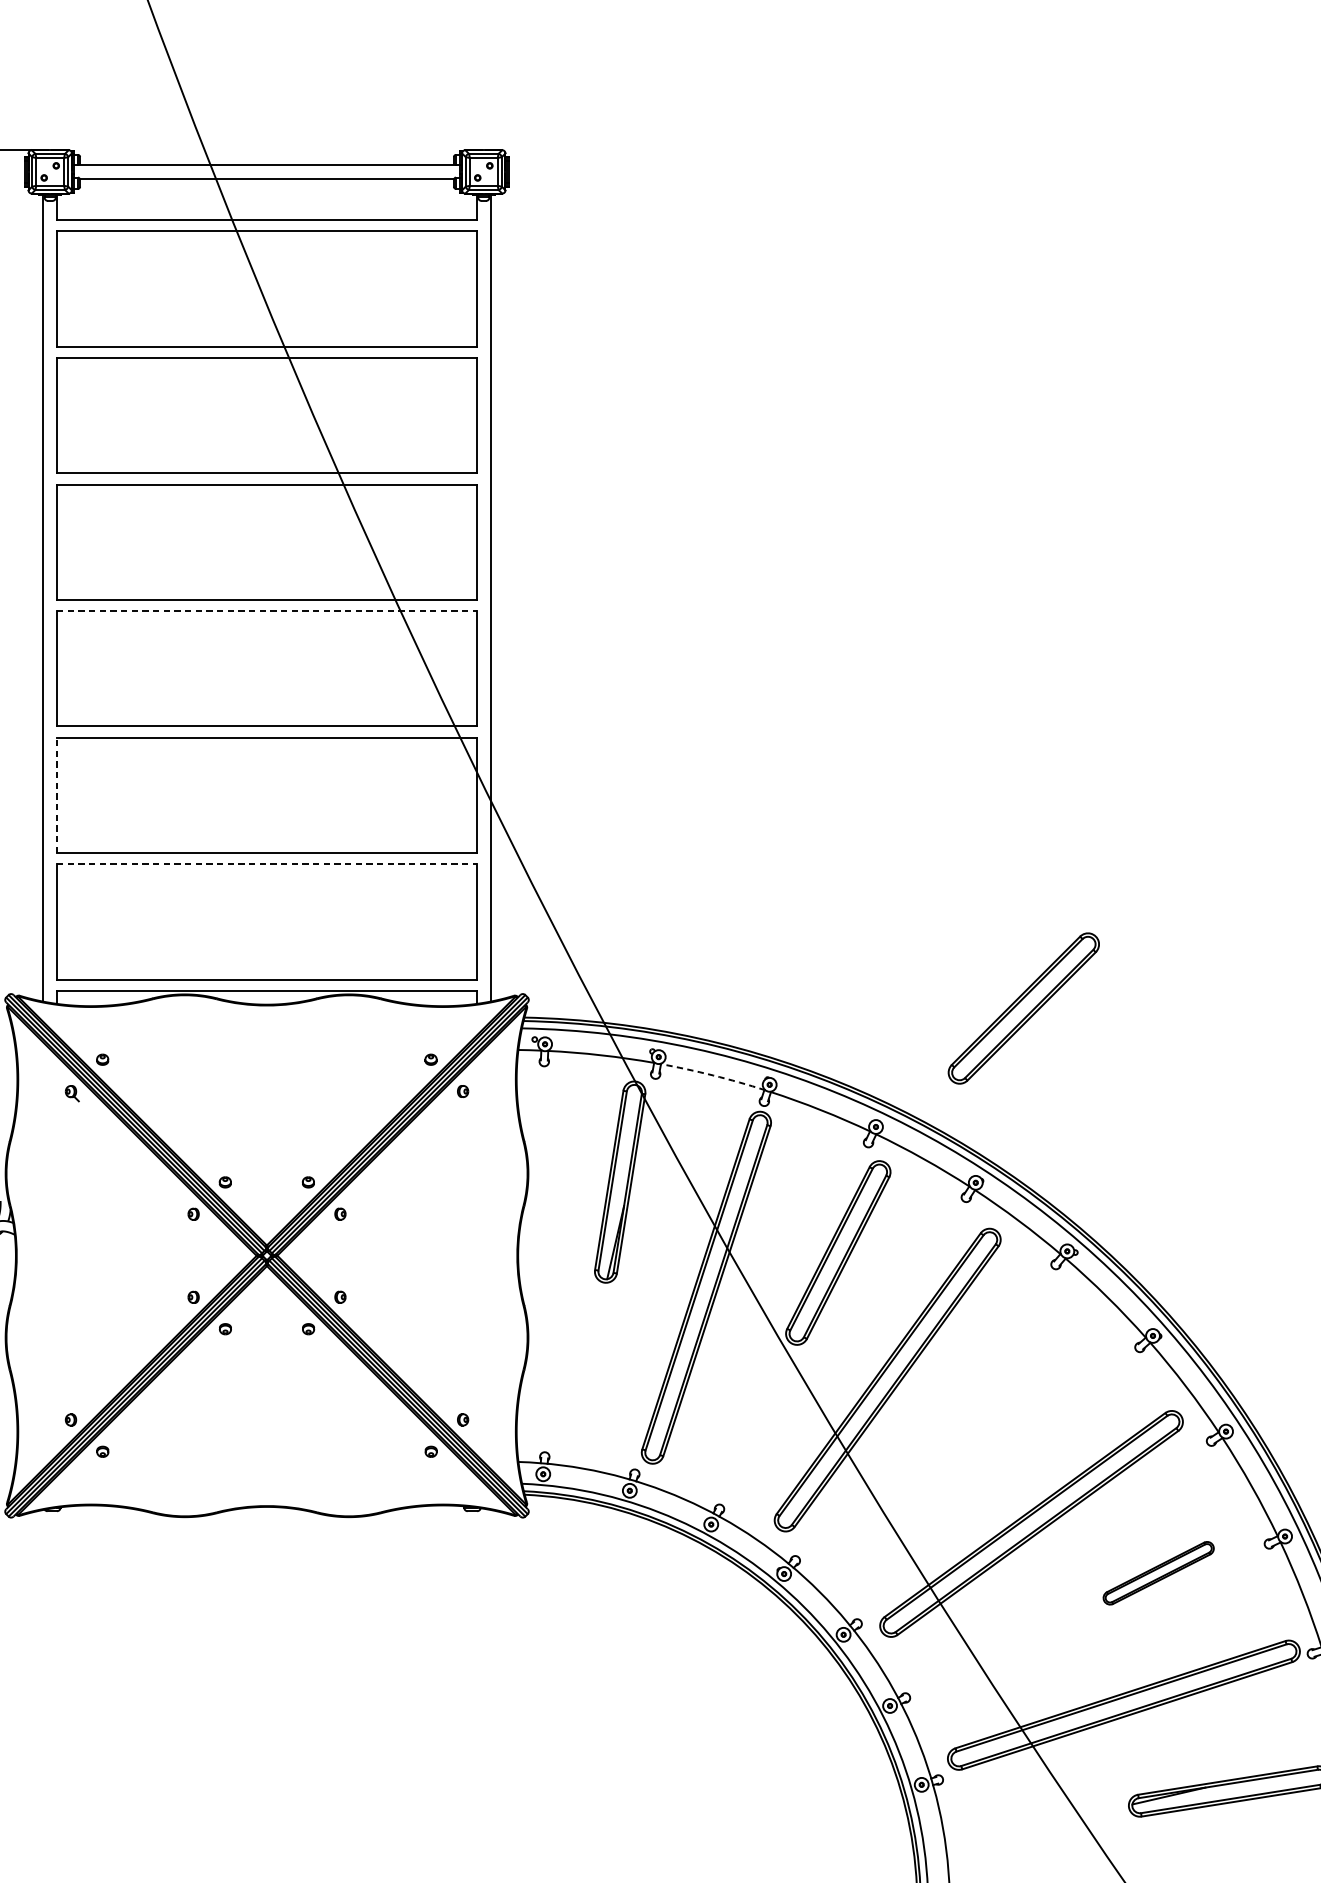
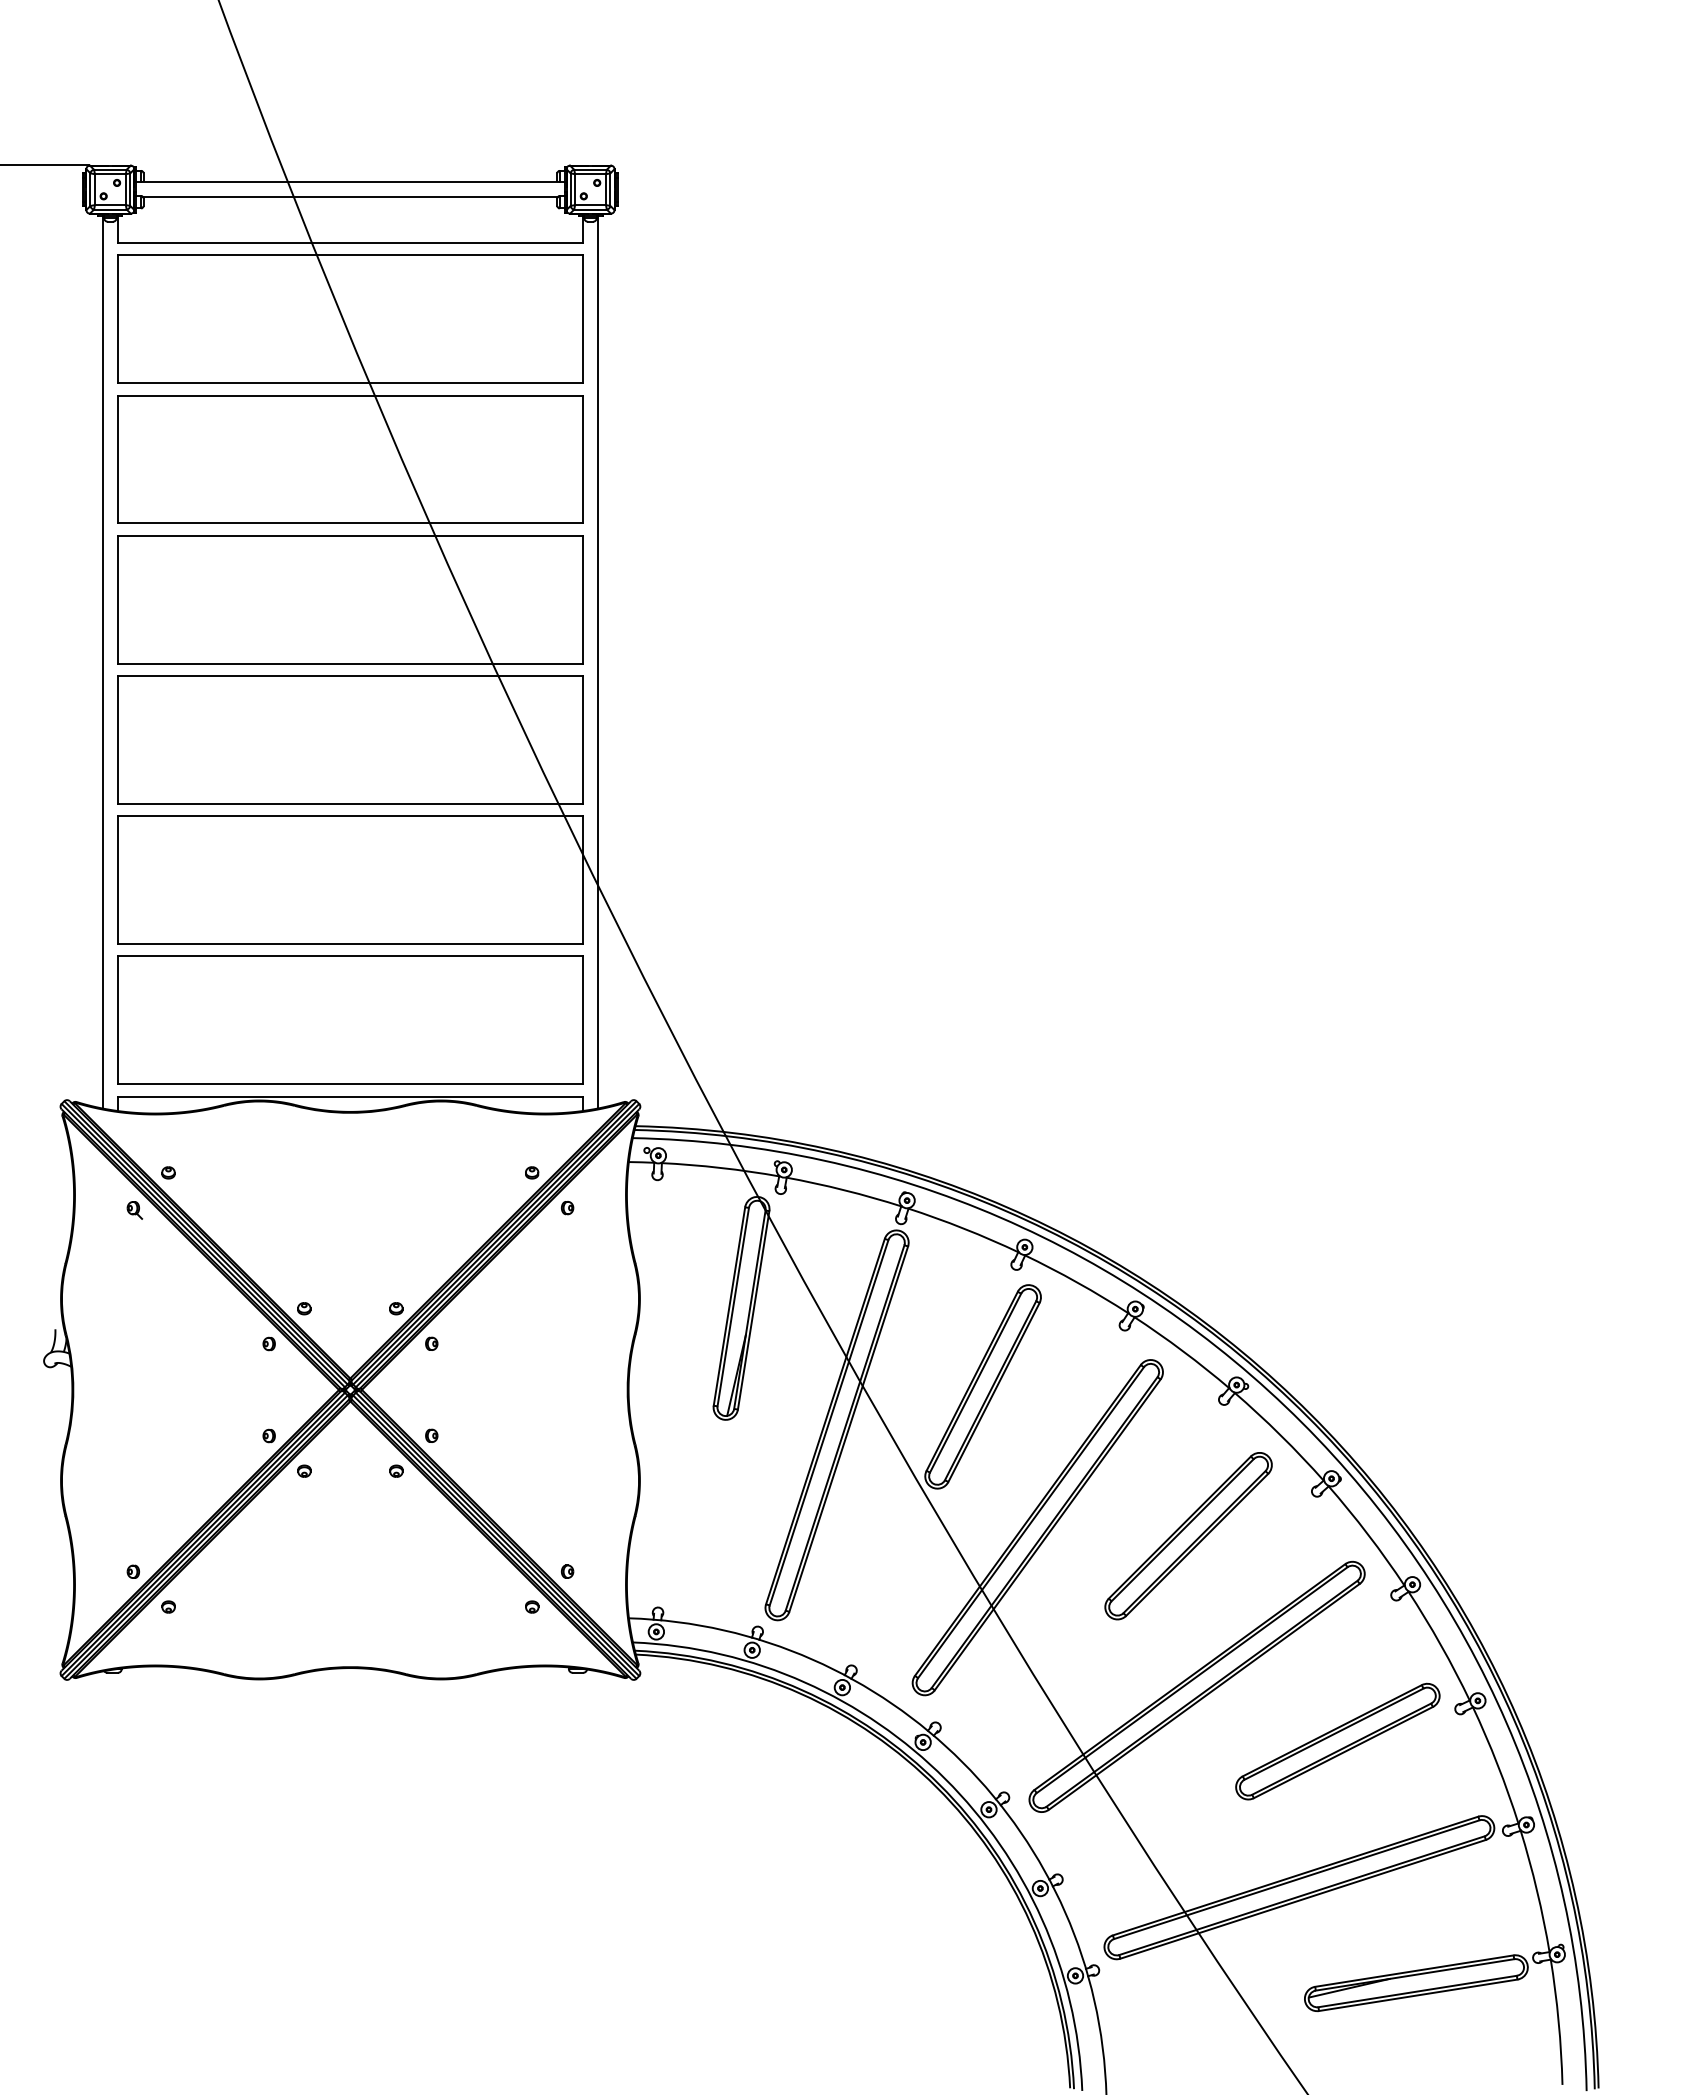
line: (267, 611) -> (350, 676), dashed -> solid
line: (57, 795) -> (118, 880), dashed -> solid
line: (267, 864) -> (350, 956), dashed -> solid
part: (1023, 1008) -> (1188, 1536), moved
arc: (713, 1075) -> (844, 1190), dashed -> solid
part: (1158, 1573) -> (1337, 1741), size x1.67

